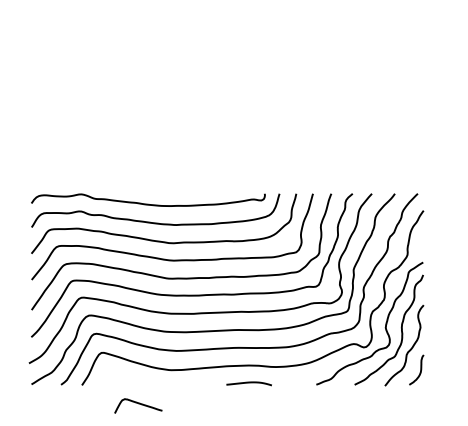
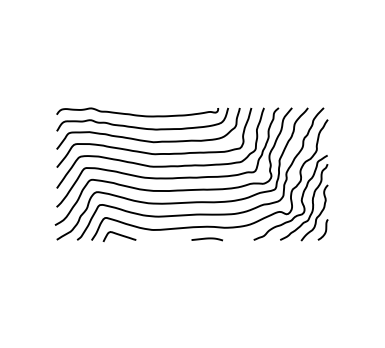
curve: (138, 404) -> (119, 235), moved

